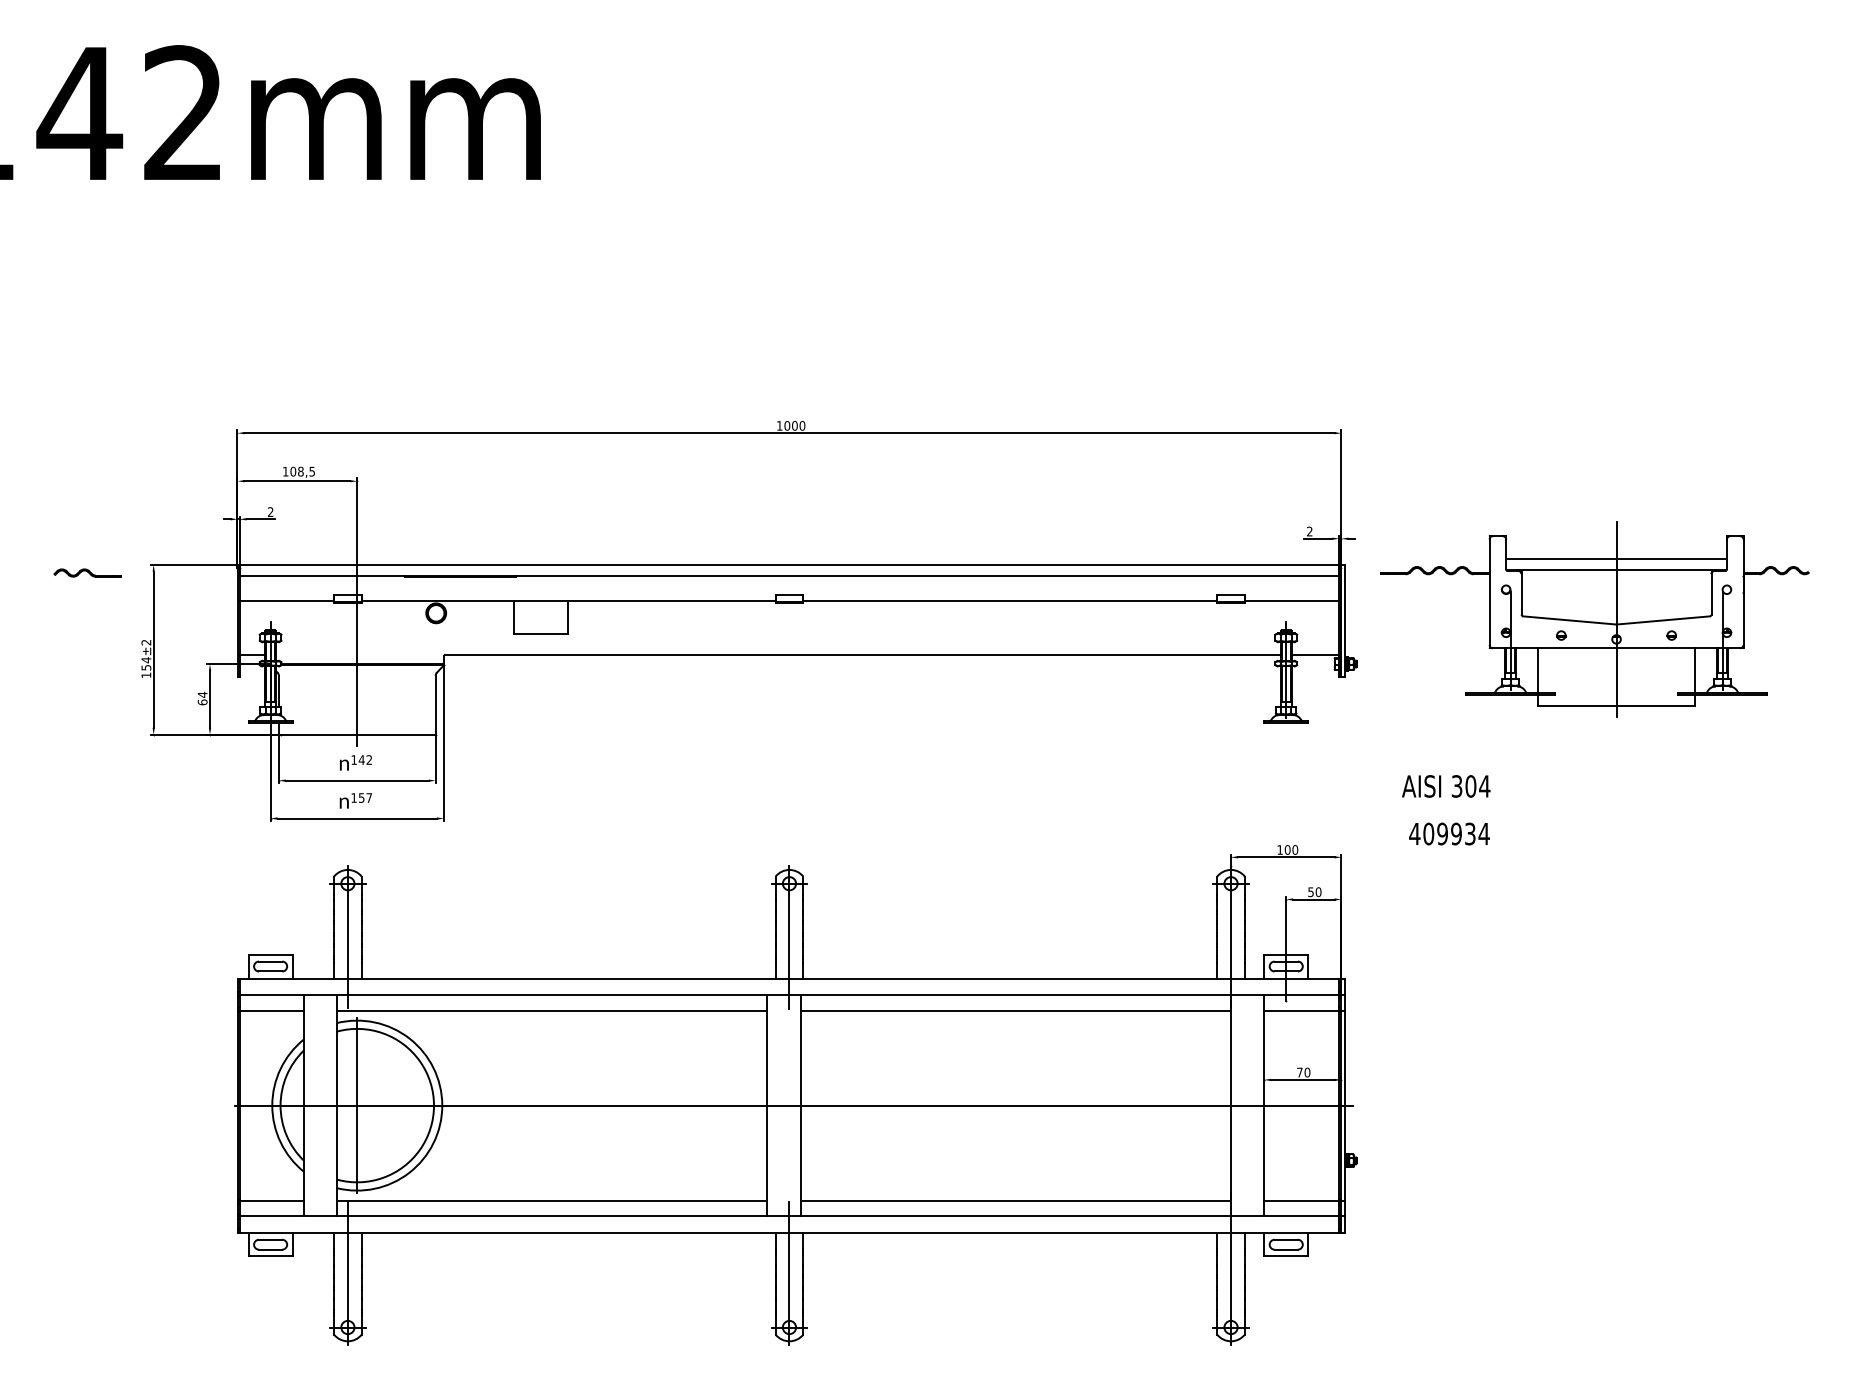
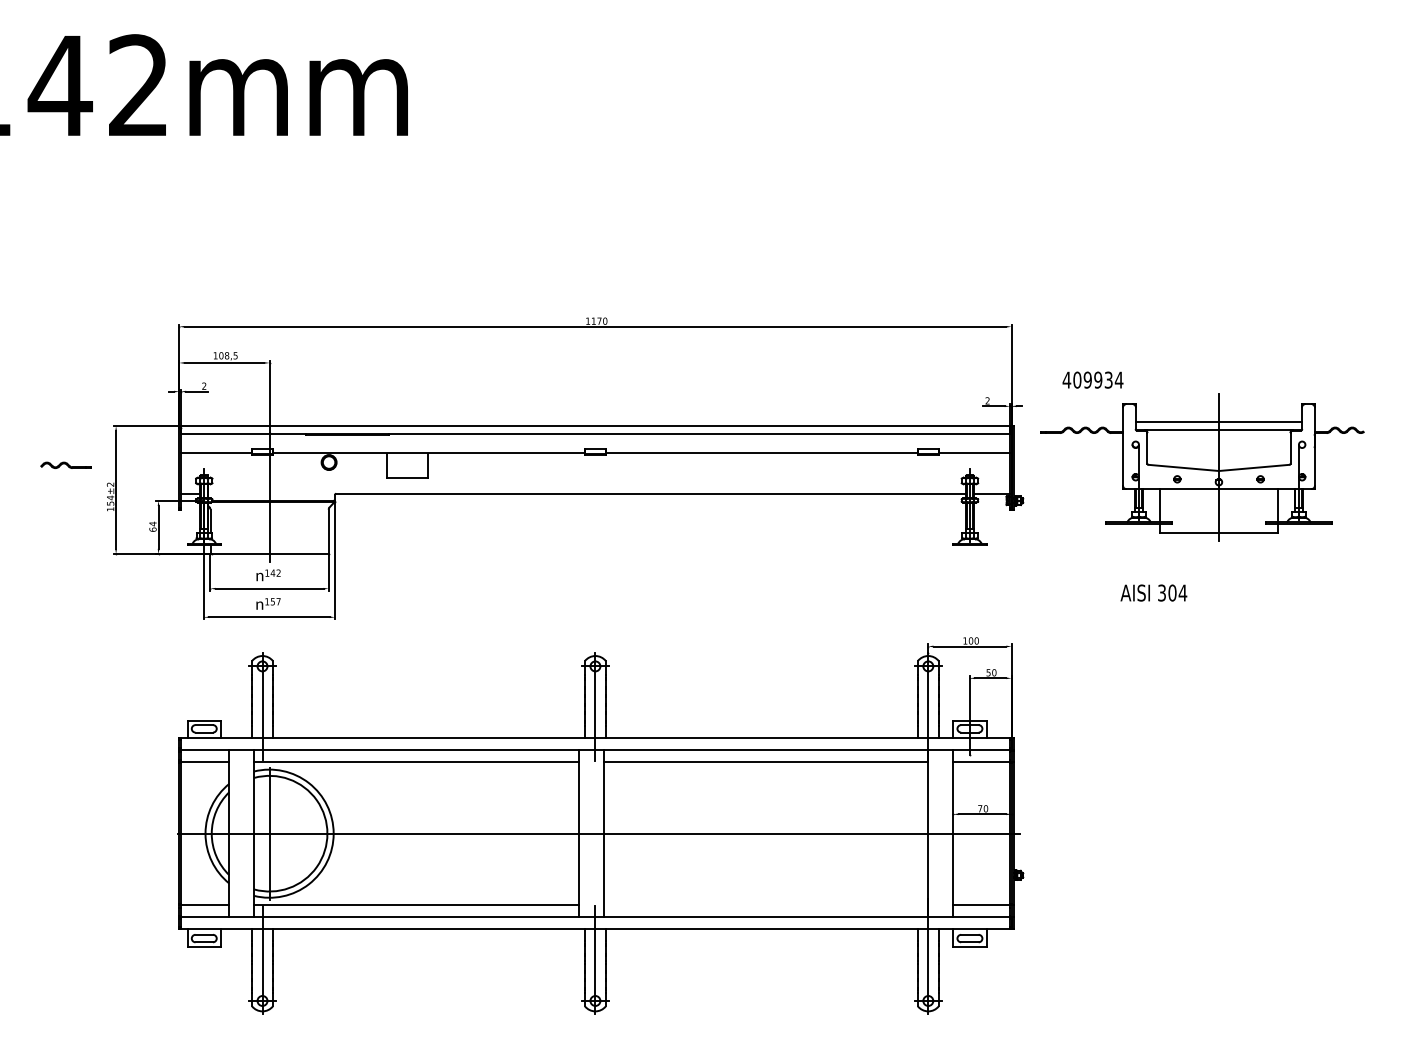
text: (790, 425) -> (596, 320), 1000 -> 1170
part: (87, 572) -> (66, 464), moved
text: (1446, 786) -> (1154, 593), moved
text: (1449, 833) -> (1093, 379), moved
line: (1015, 1200) -> (765, 905), removed

